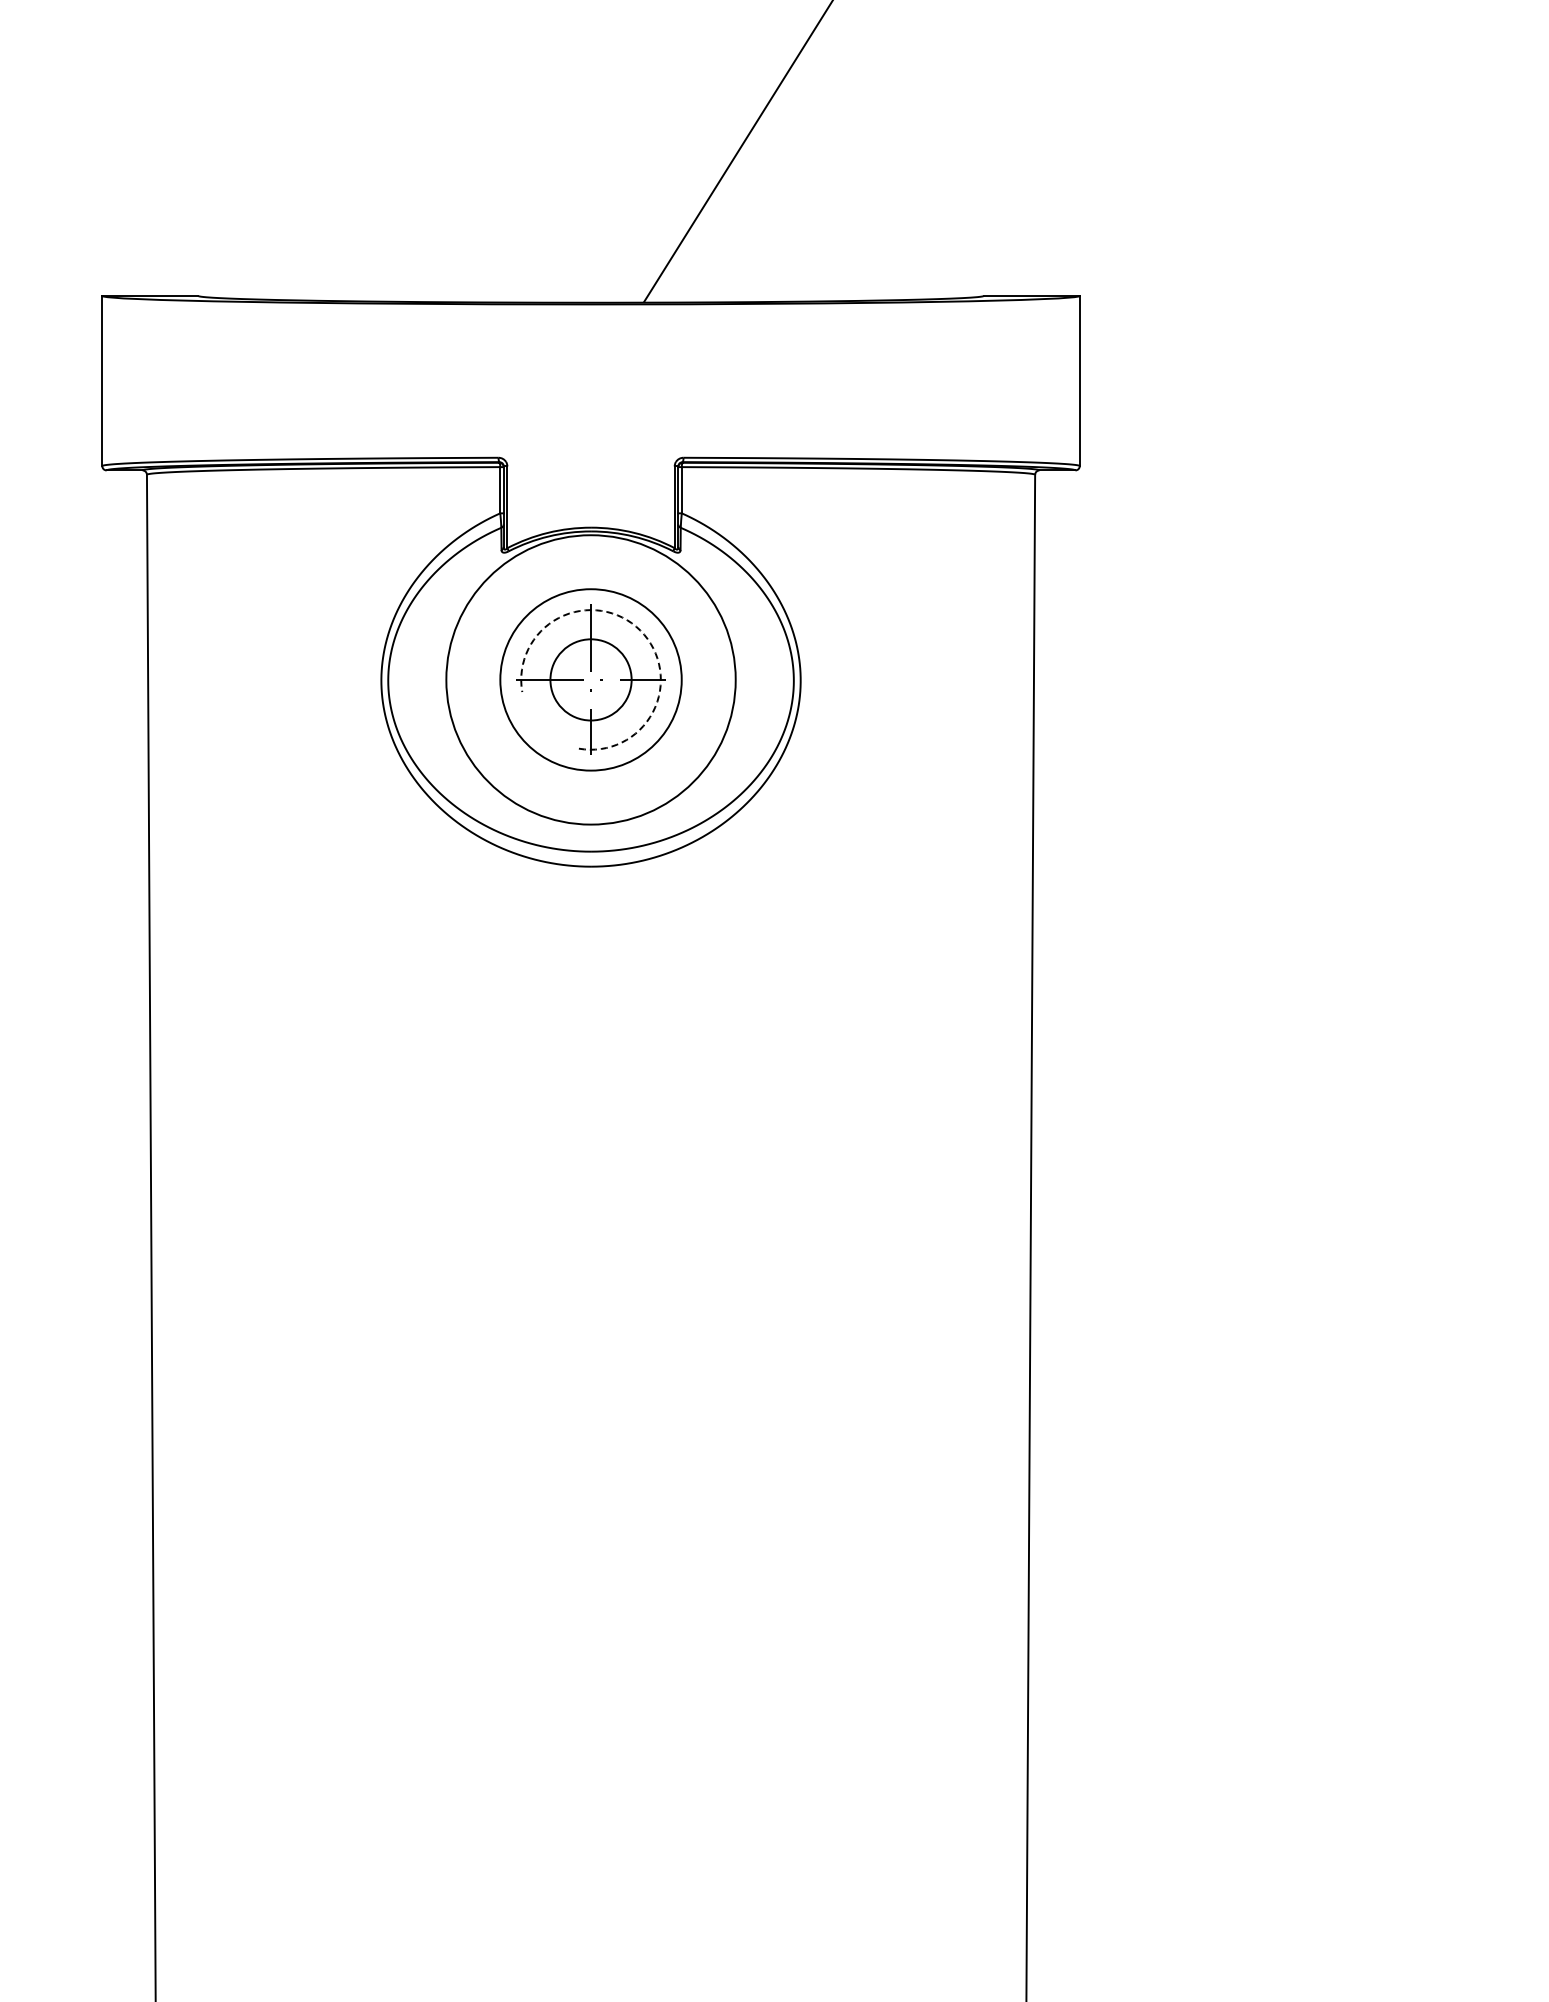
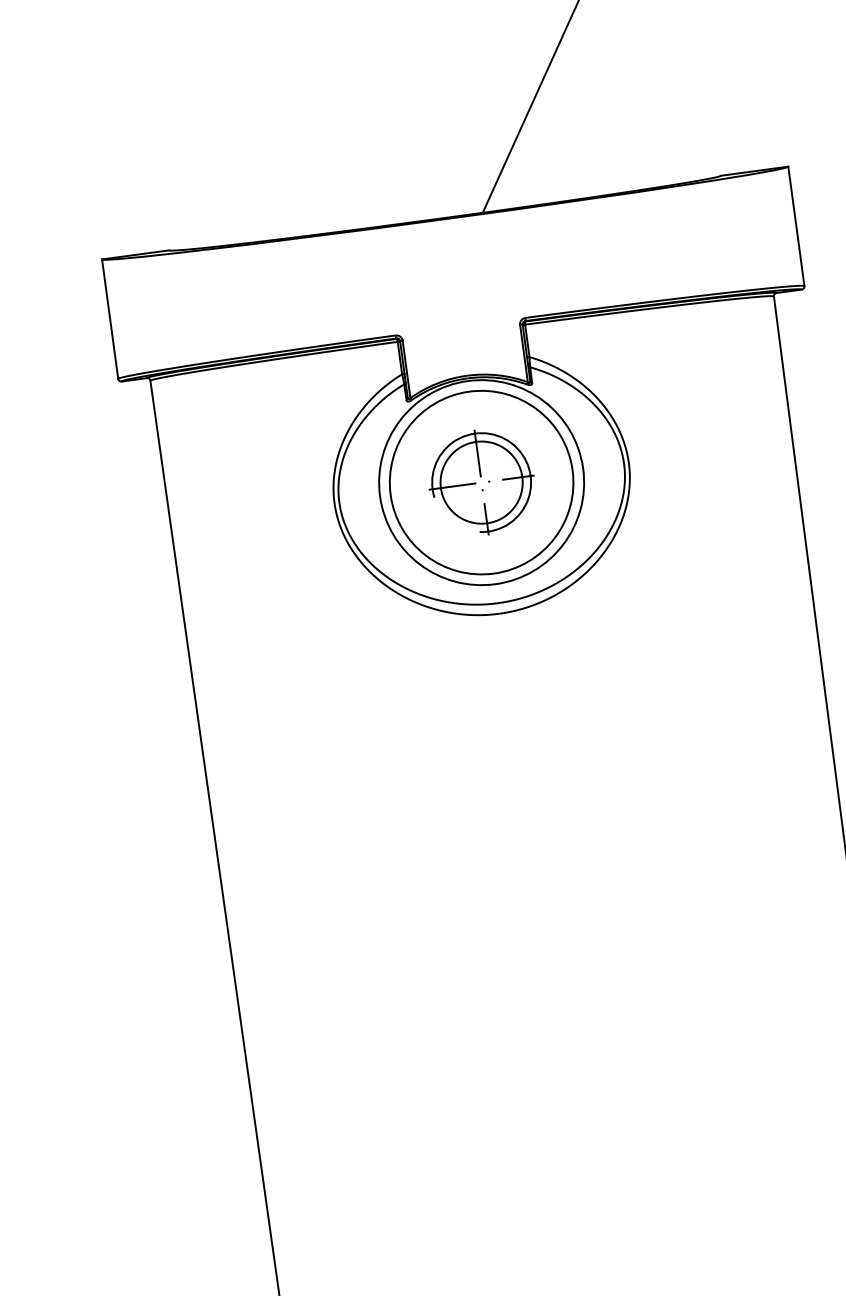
arc: (640, 630) -> (511, 443), dashed -> solid
circle: (590, 679) -> (481, 482), size x1.43
circle: (591, 679) -> (481, 482), size x1.43

